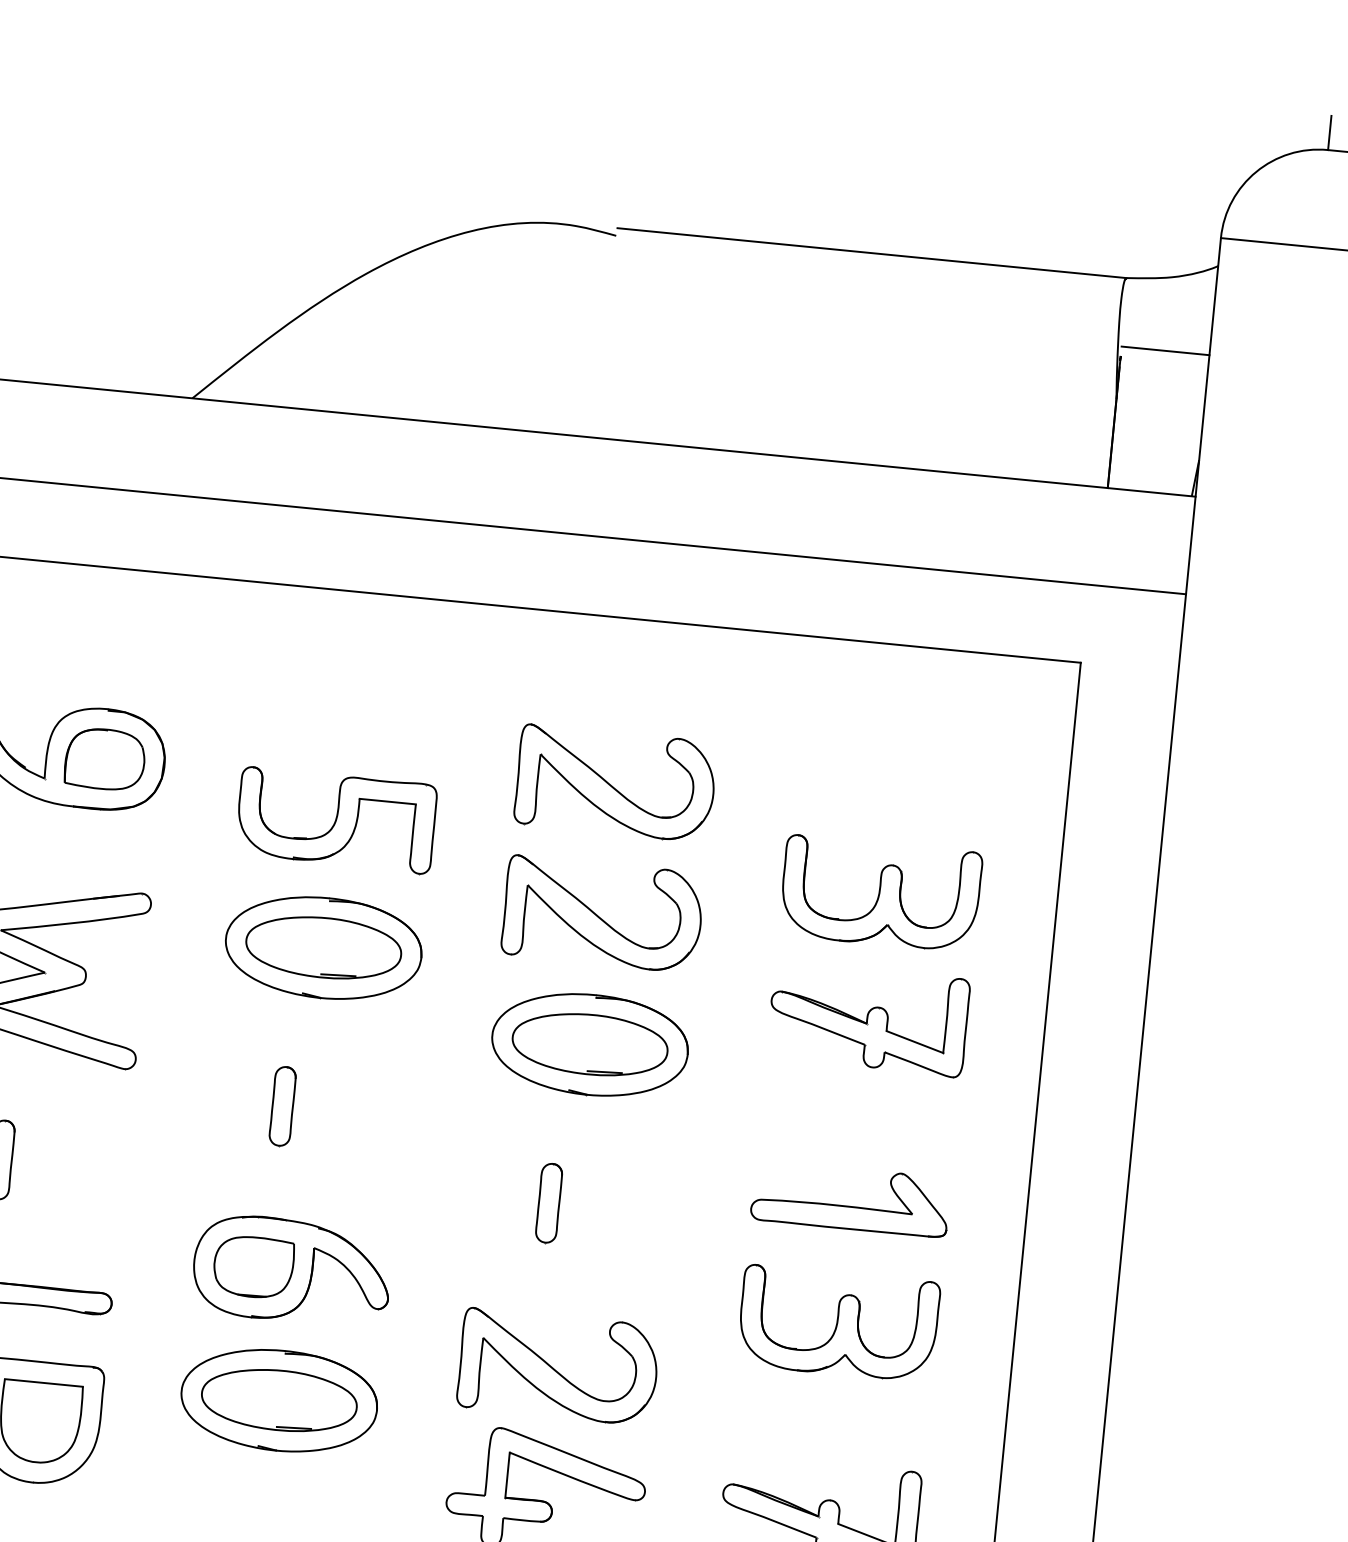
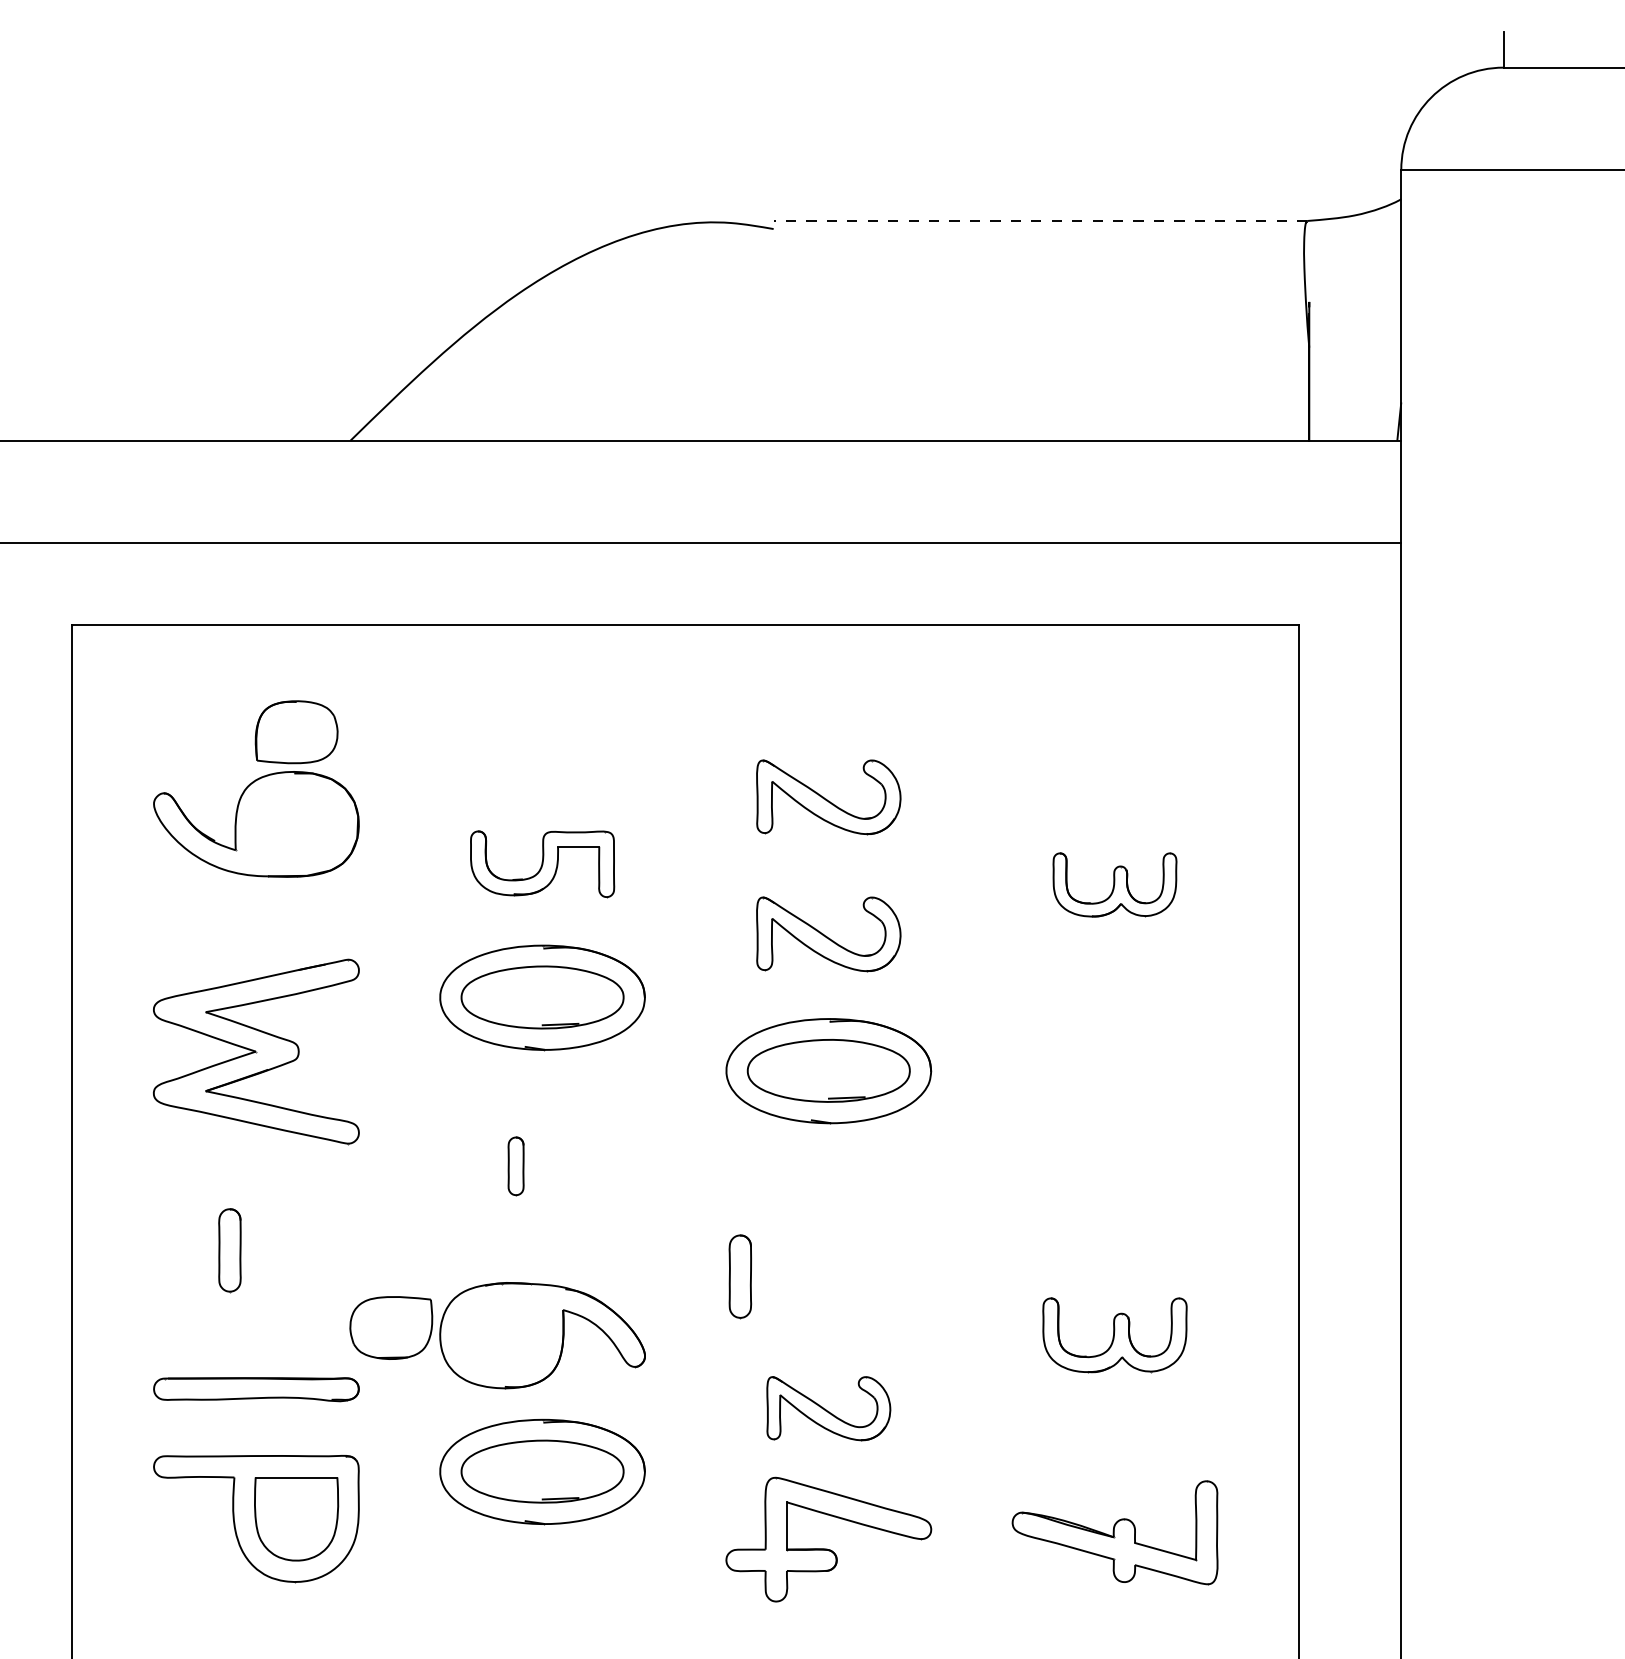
line: (871, 253) -> (1040, 221), solid -> dashed
line: (1165, 350) -> (1355, 292), removed
part: (105, 759) -> (296, 732), moved
part: (615, 783) -> (828, 797), size x0.7
part: (336, 820) -> (542, 864), size x0.7
part: (880, 893) -> (1114, 884), size x0.6
part: (602, 914) -> (828, 934), size x0.7
part: (867, 1019) -> (1114, 1016), removed
part: (282, 1106) -> (515, 1166), size x0.7
part: (549, 1203) -> (740, 1276), moved
part: (849, 1205) -> (1114, 1211), removed
part: (253, 1266) -> (391, 1327), moved
part: (838, 1323) -> (1114, 1335), size x0.7
part: (558, 1366) -> (828, 1408), size x0.6

